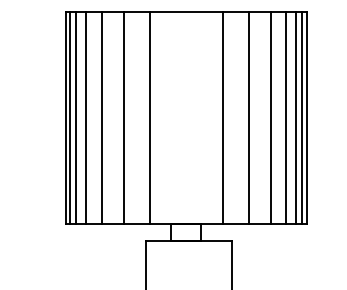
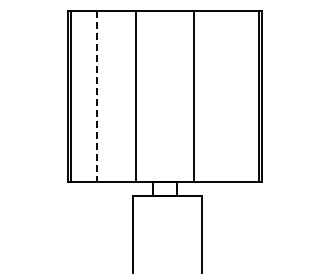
line: (76, 118) -> (76, 96), removed
line: (86, 118) -> (84, 96), removed
line: (123, 118) -> (114, 96), removed
line: (248, 118) -> (215, 96), removed
line: (271, 118) -> (233, 96), removed
line: (286, 118) -> (245, 96), removed
line: (295, 118) -> (253, 96), removed
line: (101, 119) -> (96, 97), solid -> dashed

